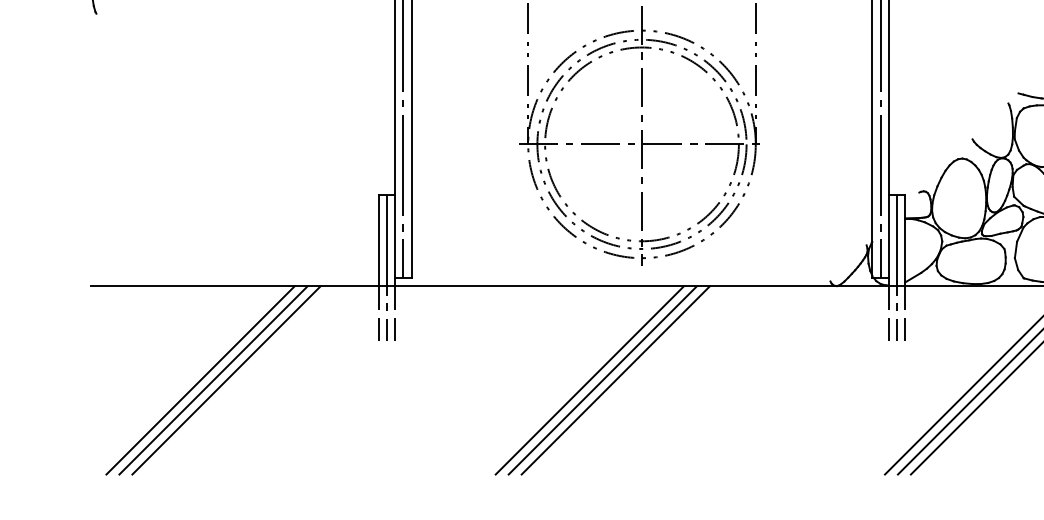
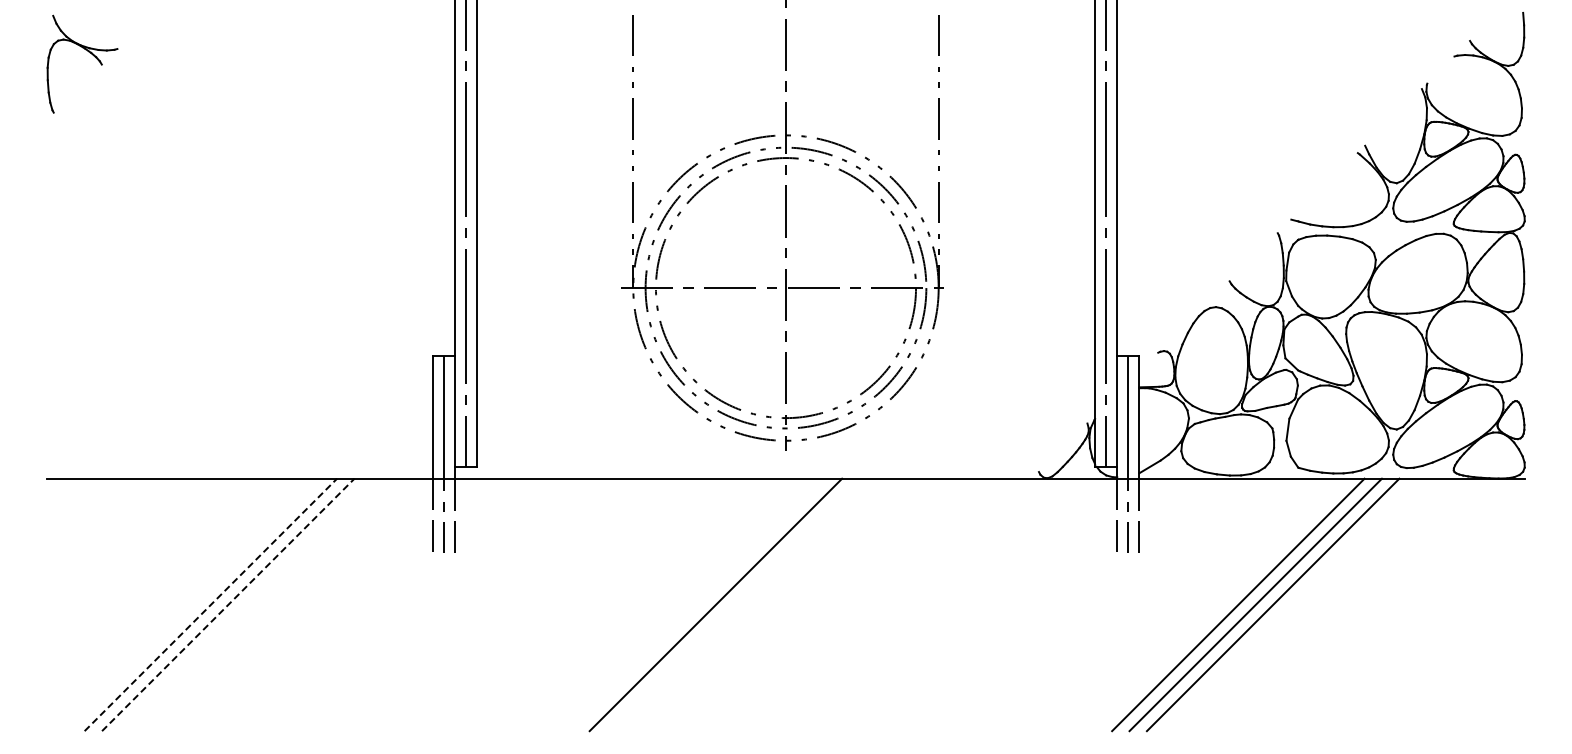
line: (200, 380) -> (193, 604), removed
line: (213, 380) -> (210, 604), solid -> dashed
line: (226, 380) -> (228, 604), solid -> dashed
line: (602, 380) -> (733, 604), removed
line: (615, 380) -> (750, 604), removed

